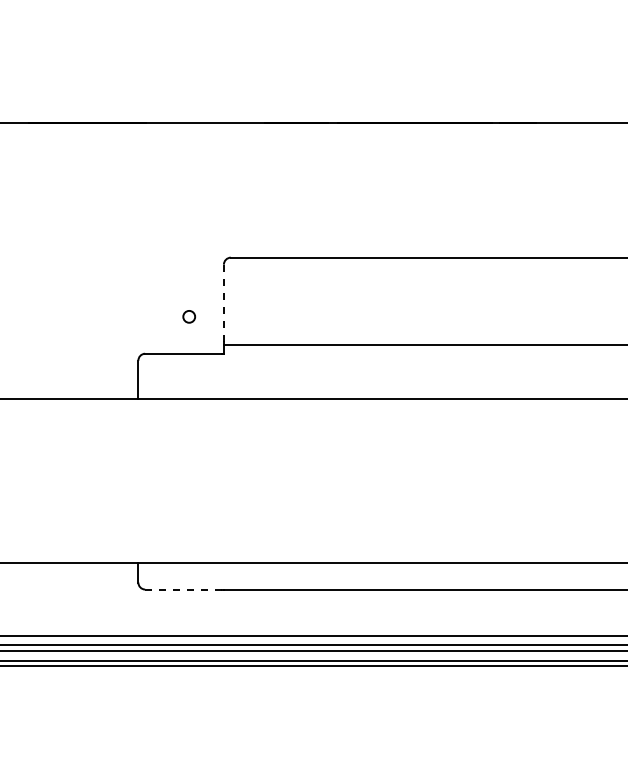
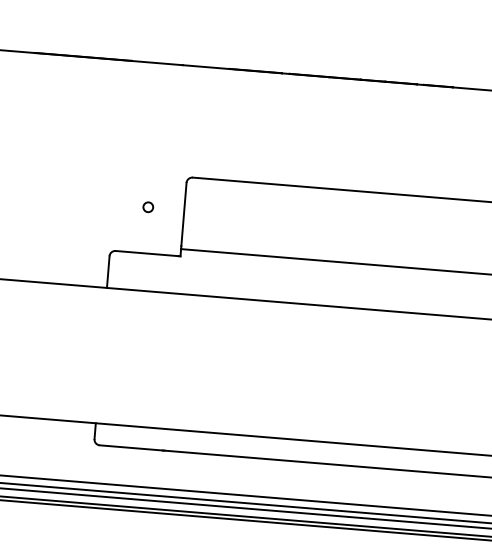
line: (223, 303) -> (183, 214), dashed -> solid
circle: (188, 316) -> (147, 206), moved
line: (182, 589) -> (130, 447), dashed -> solid

